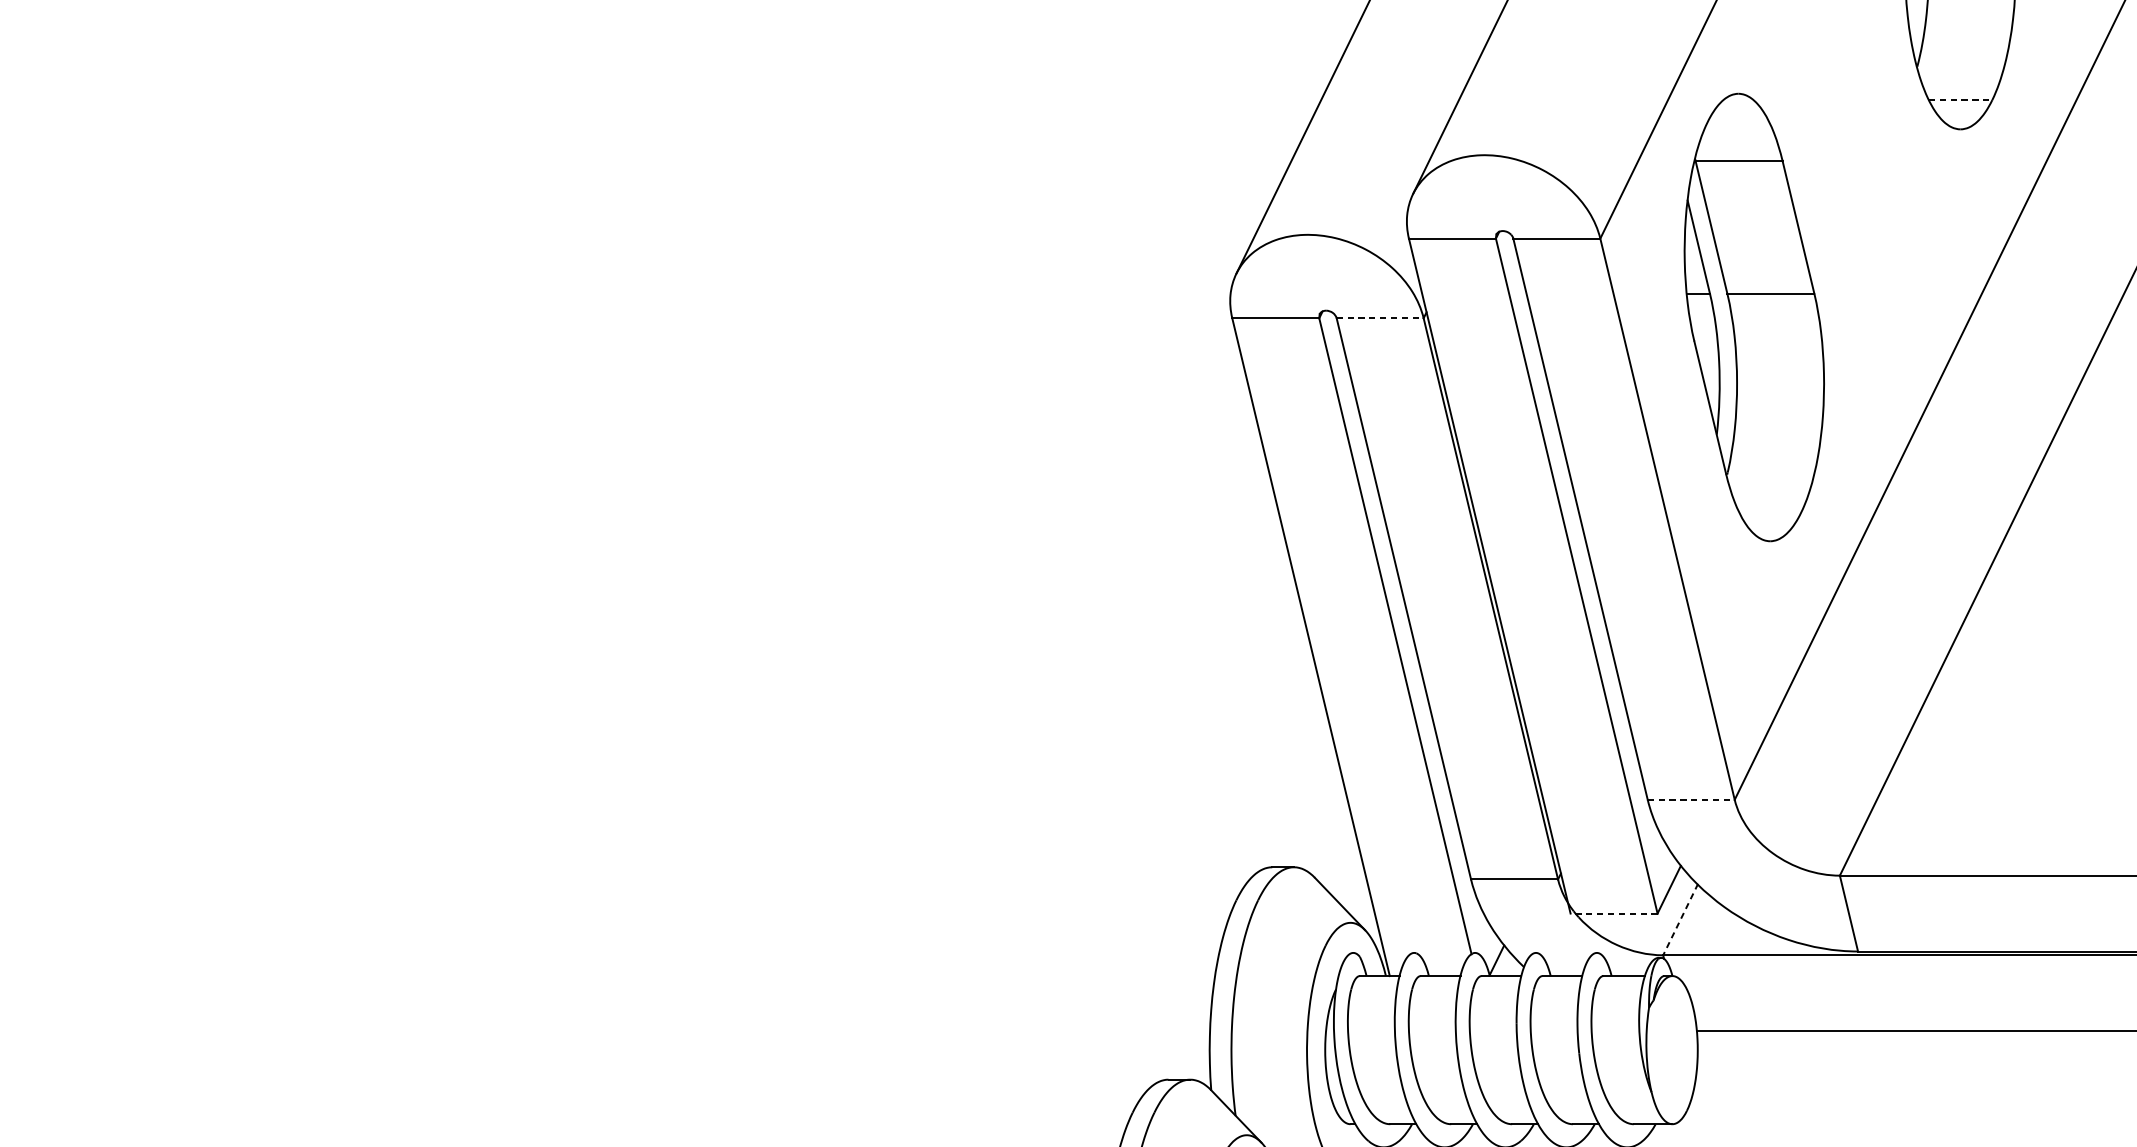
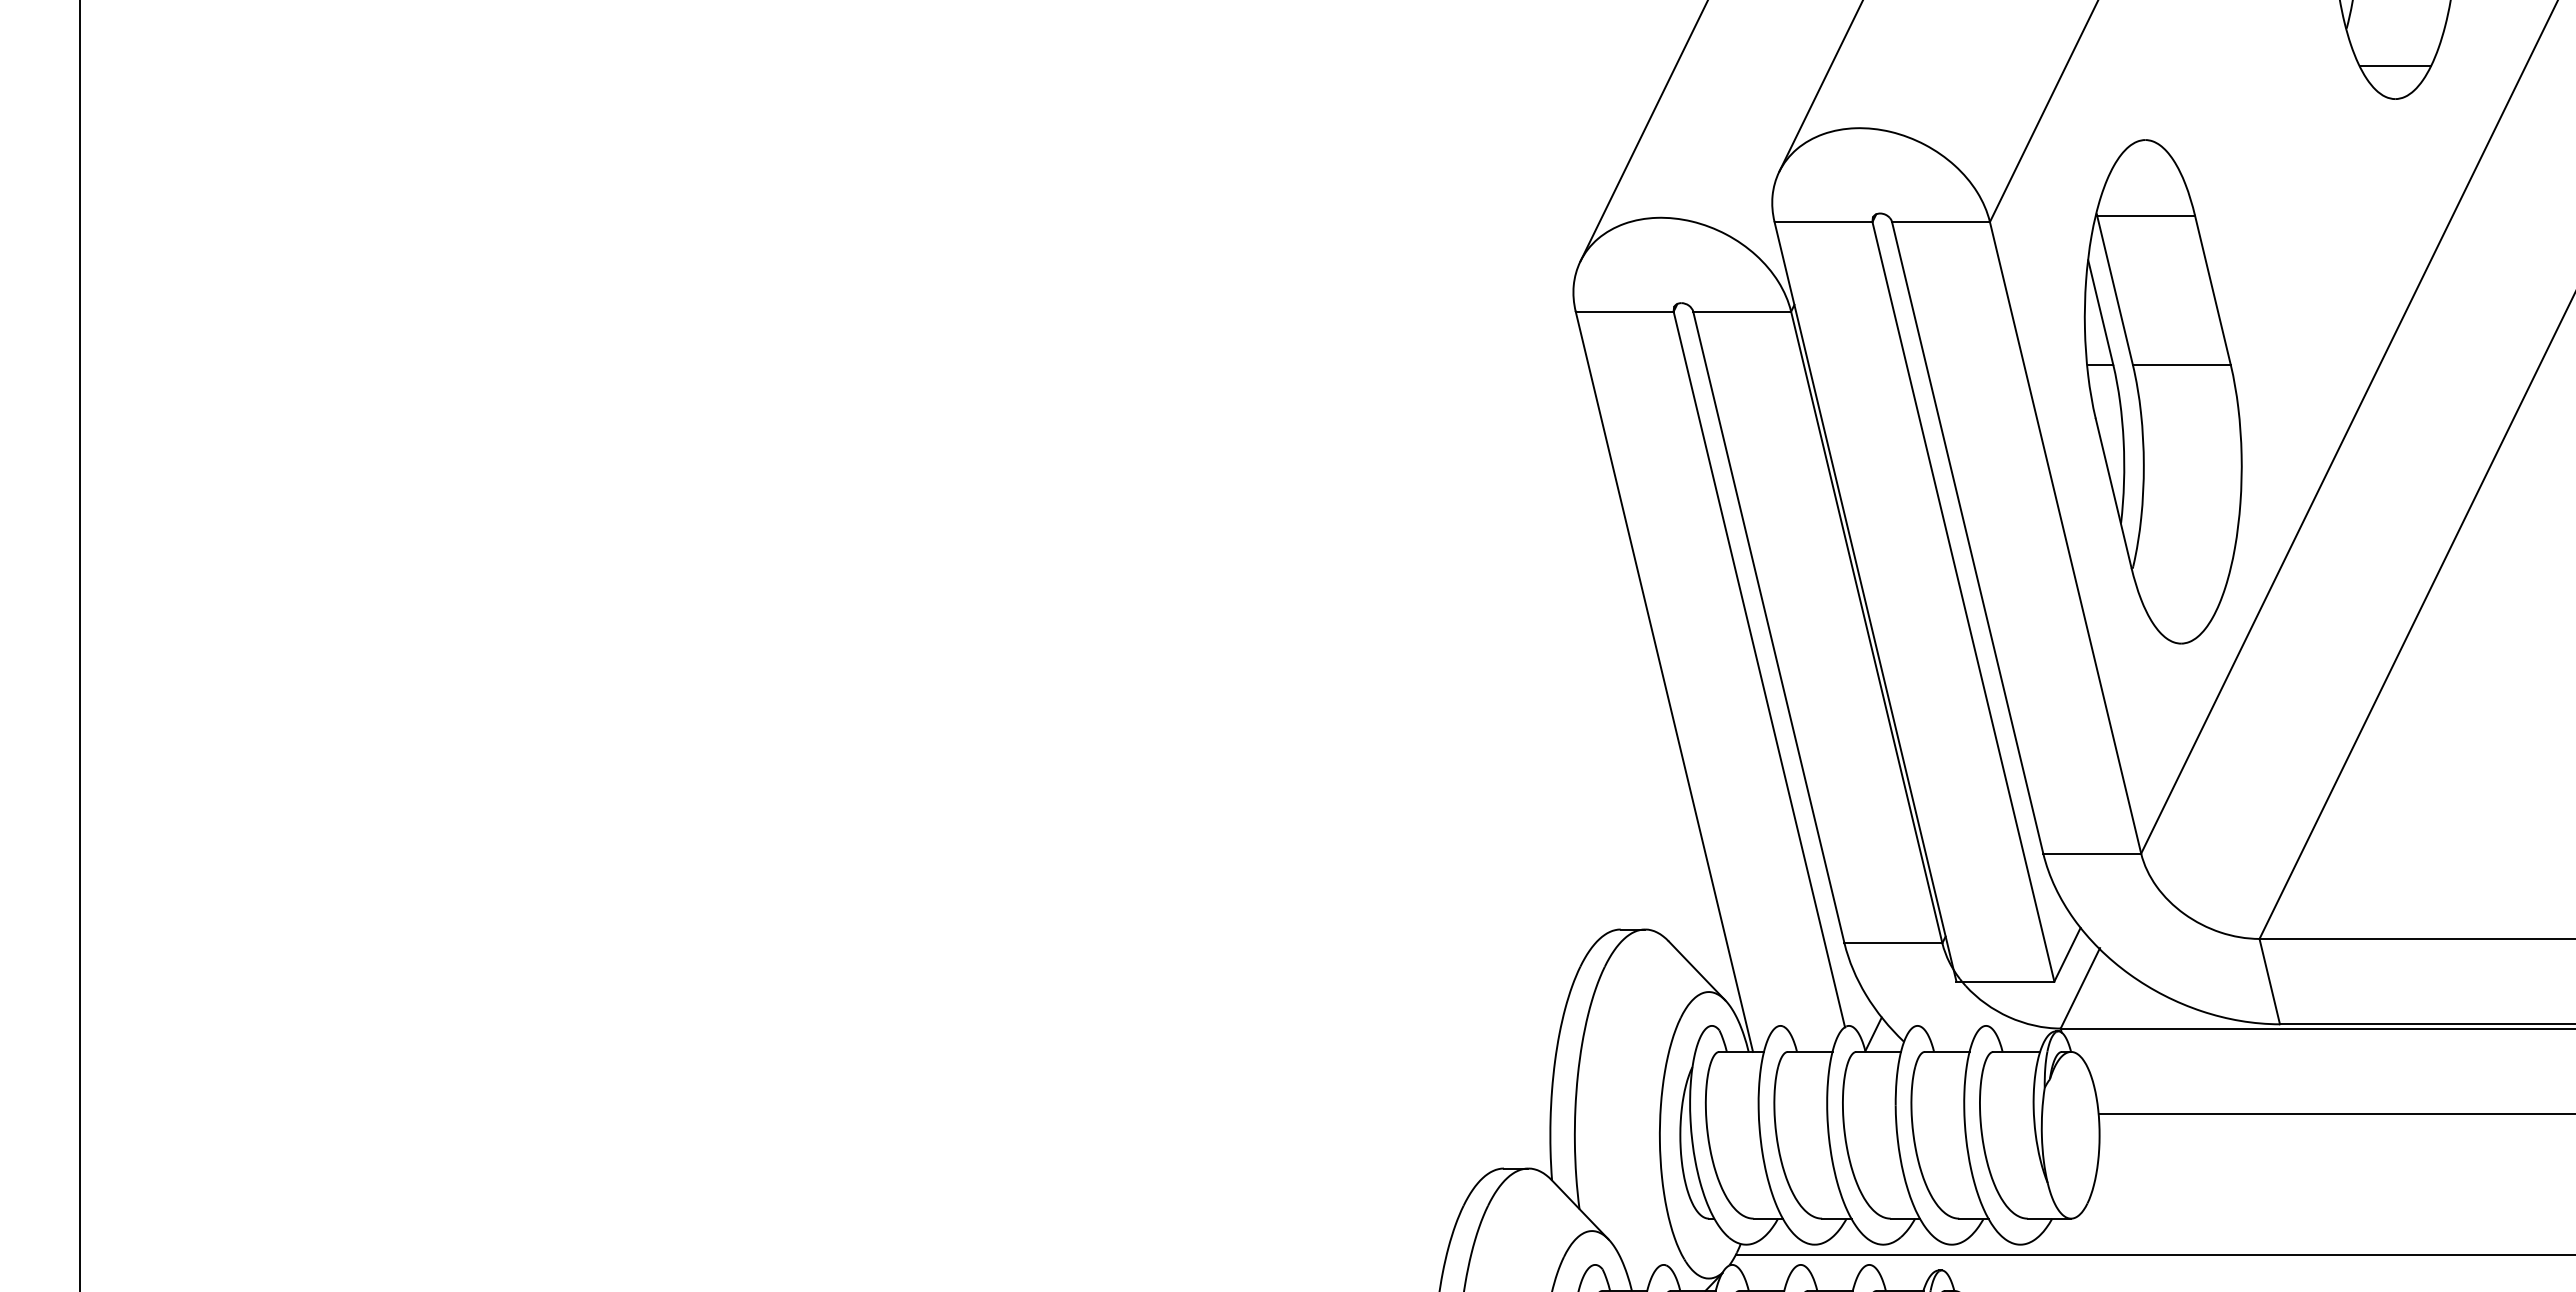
line: (1960, 100) -> (2395, 66), dashed -> solid
part: (1753, 317) -> (2162, 391), moved
line: (1380, 318) -> (1742, 311), dashed -> solid
line: (1691, 799) -> (2092, 853), dashed -> solid
line: (1614, 913) -> (2005, 981), dashed -> solid
line: (1680, 919) -> (2080, 988), dashed -> solid

